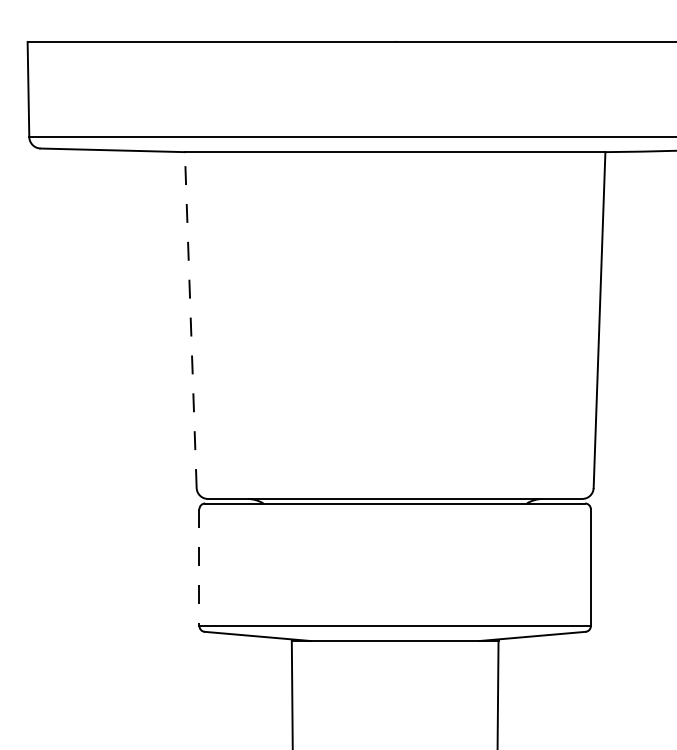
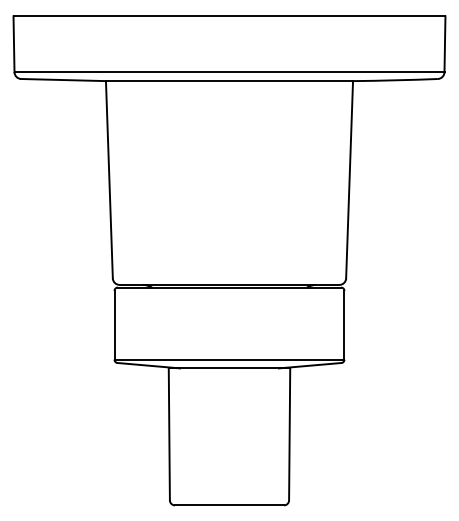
line: (190, 319) -> (109, 179), dashed -> solid
line: (199, 568) -> (114, 325), dashed -> solid

